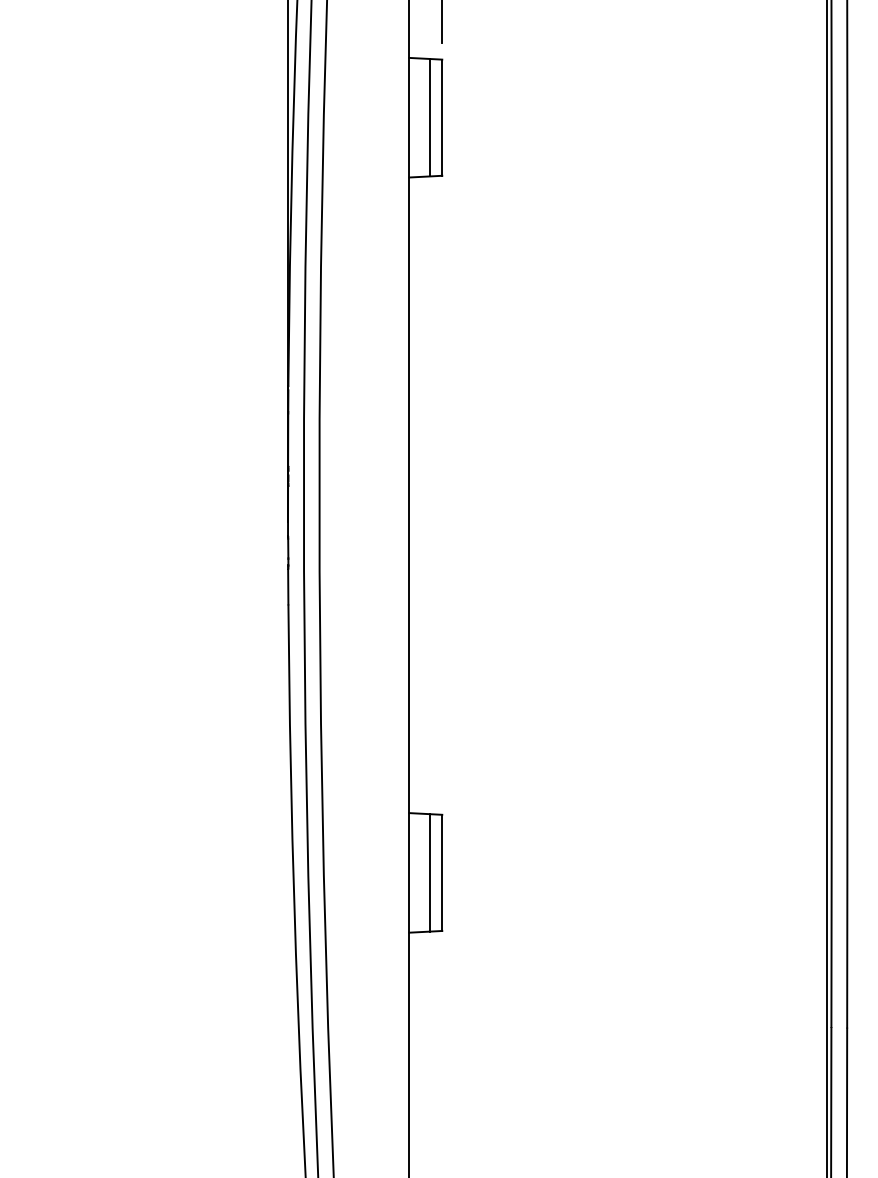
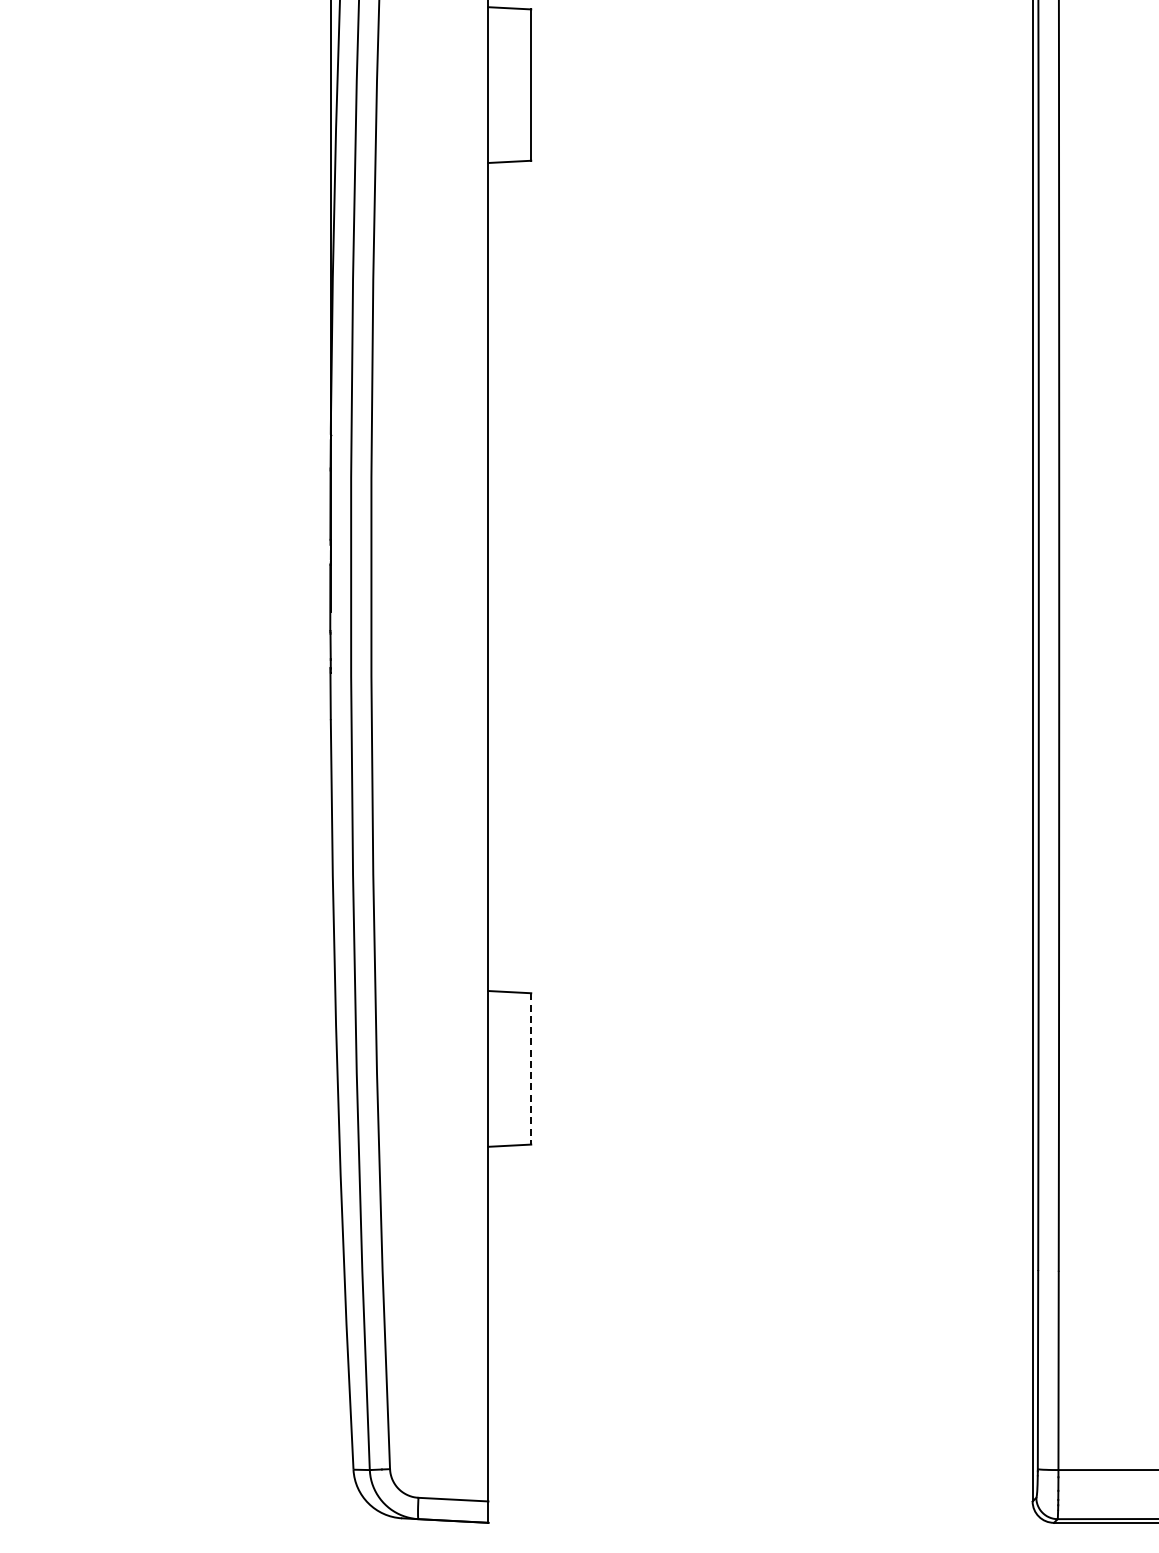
line: (430, 117) -> (515, 84), removed
line: (430, 872) -> (515, 1068), removed
line: (442, 872) -> (531, 1068), solid -> dashed

